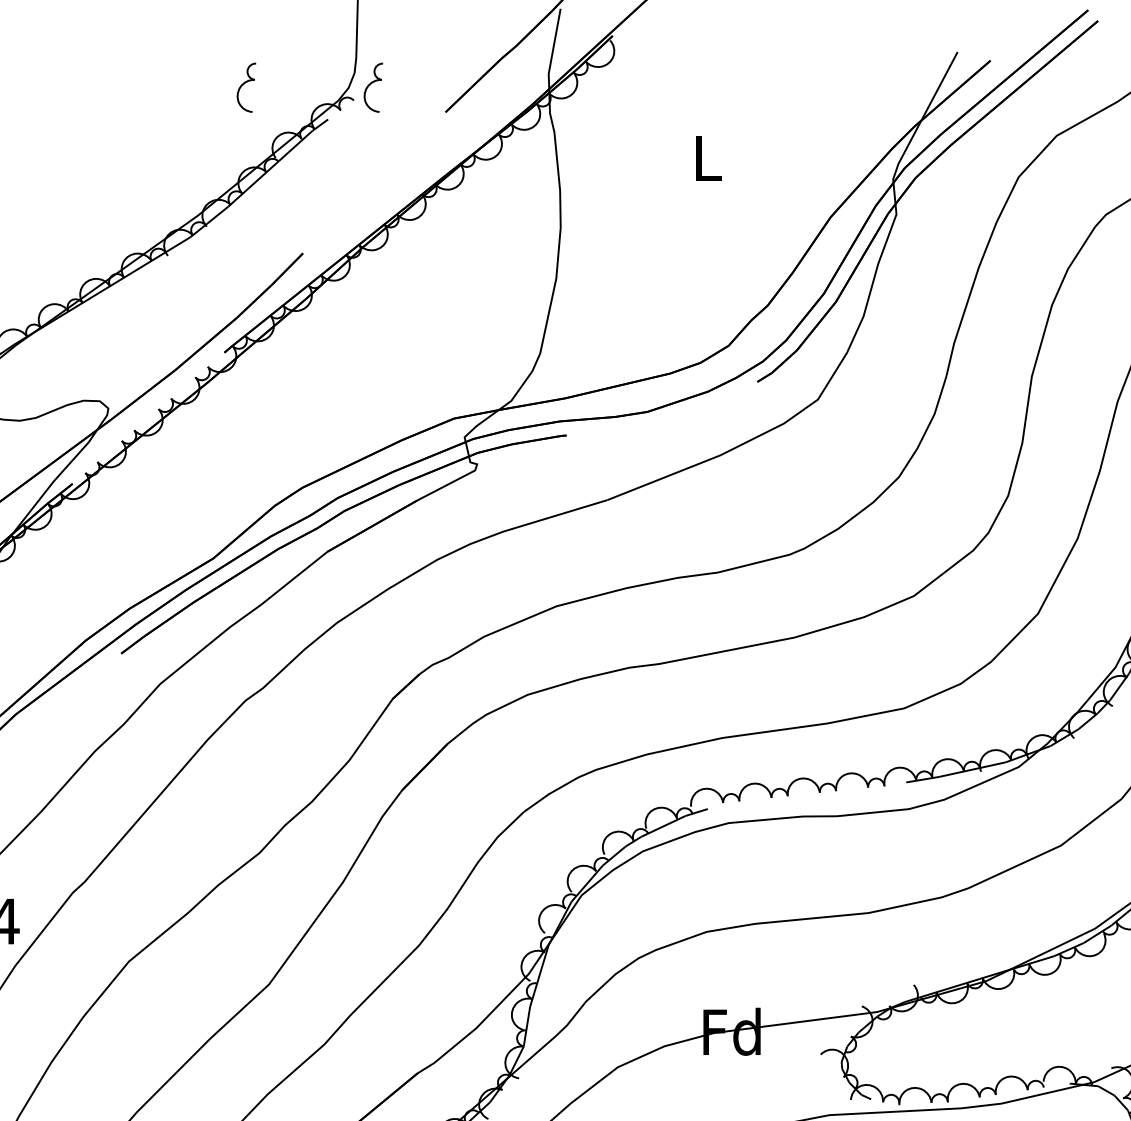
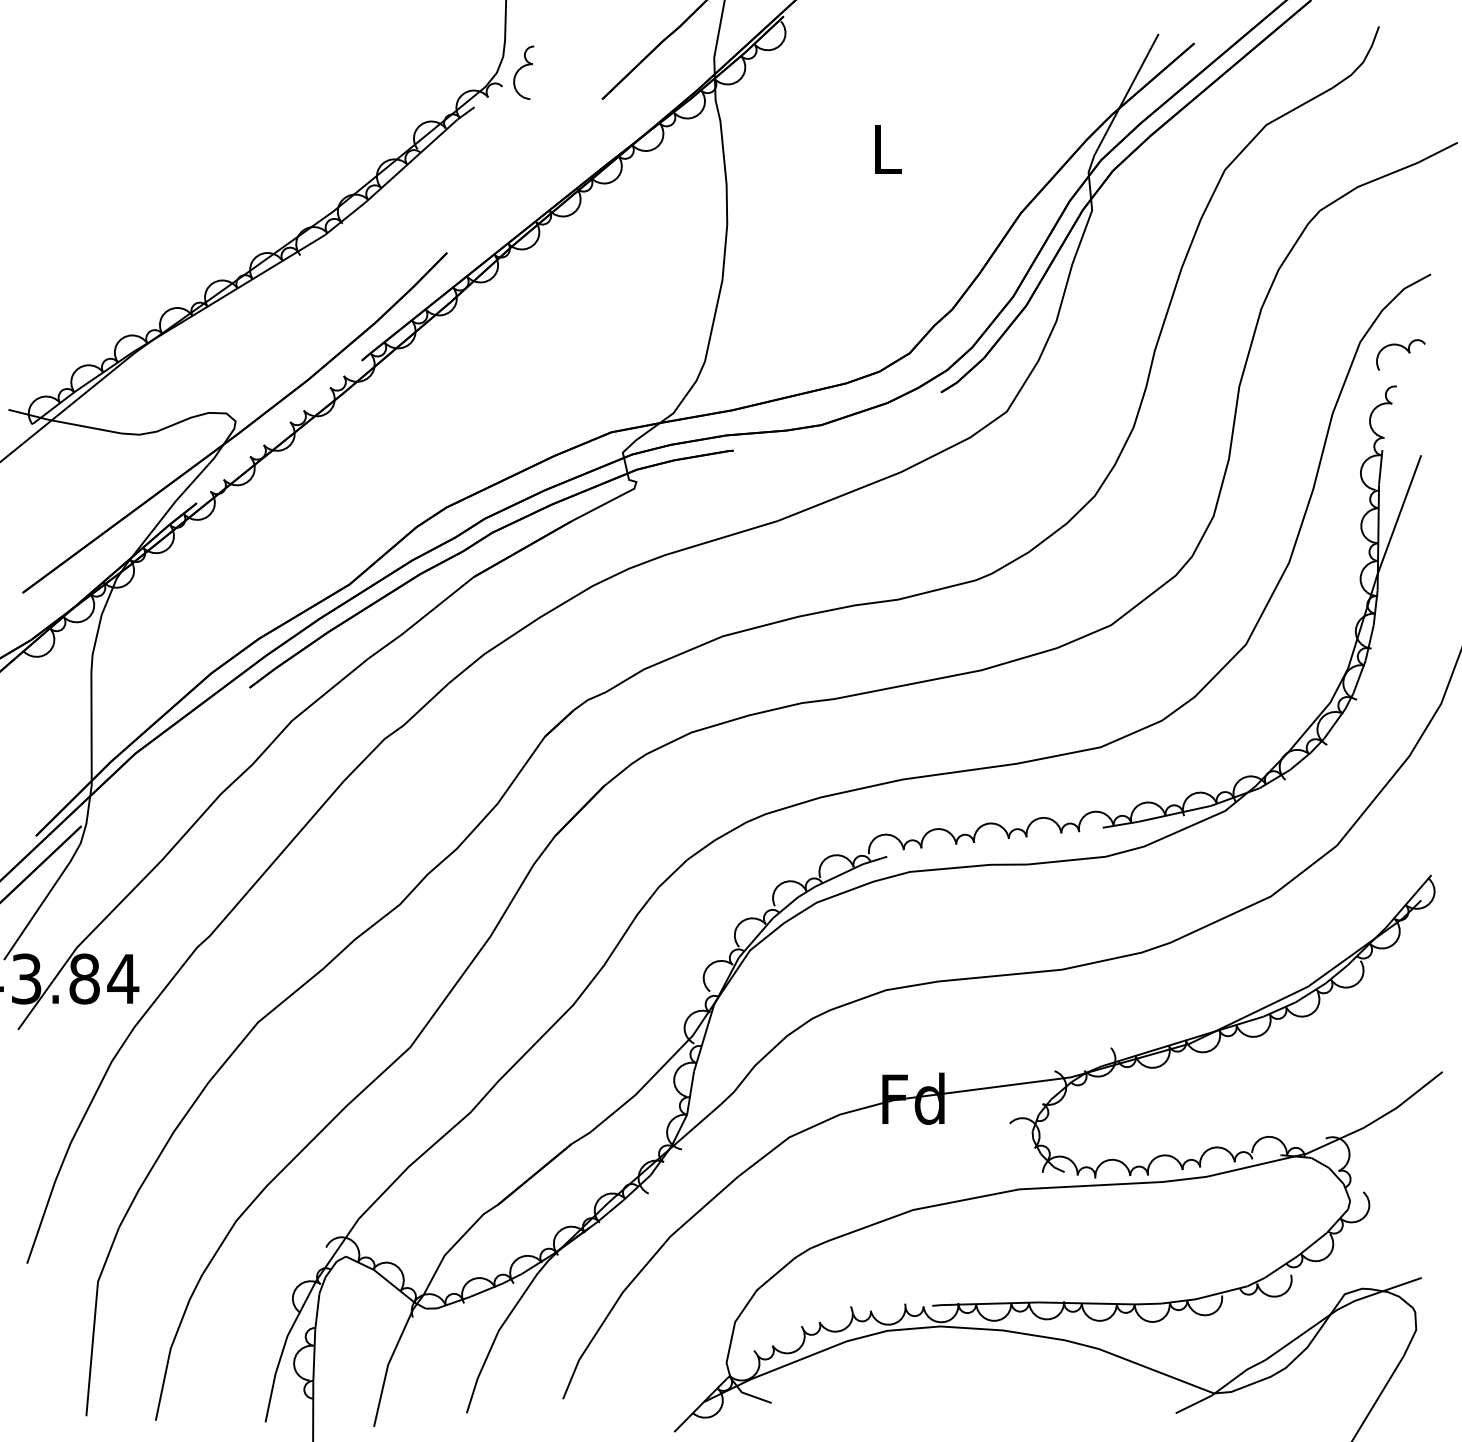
part: (246, 87) -> (385, 72), removed

